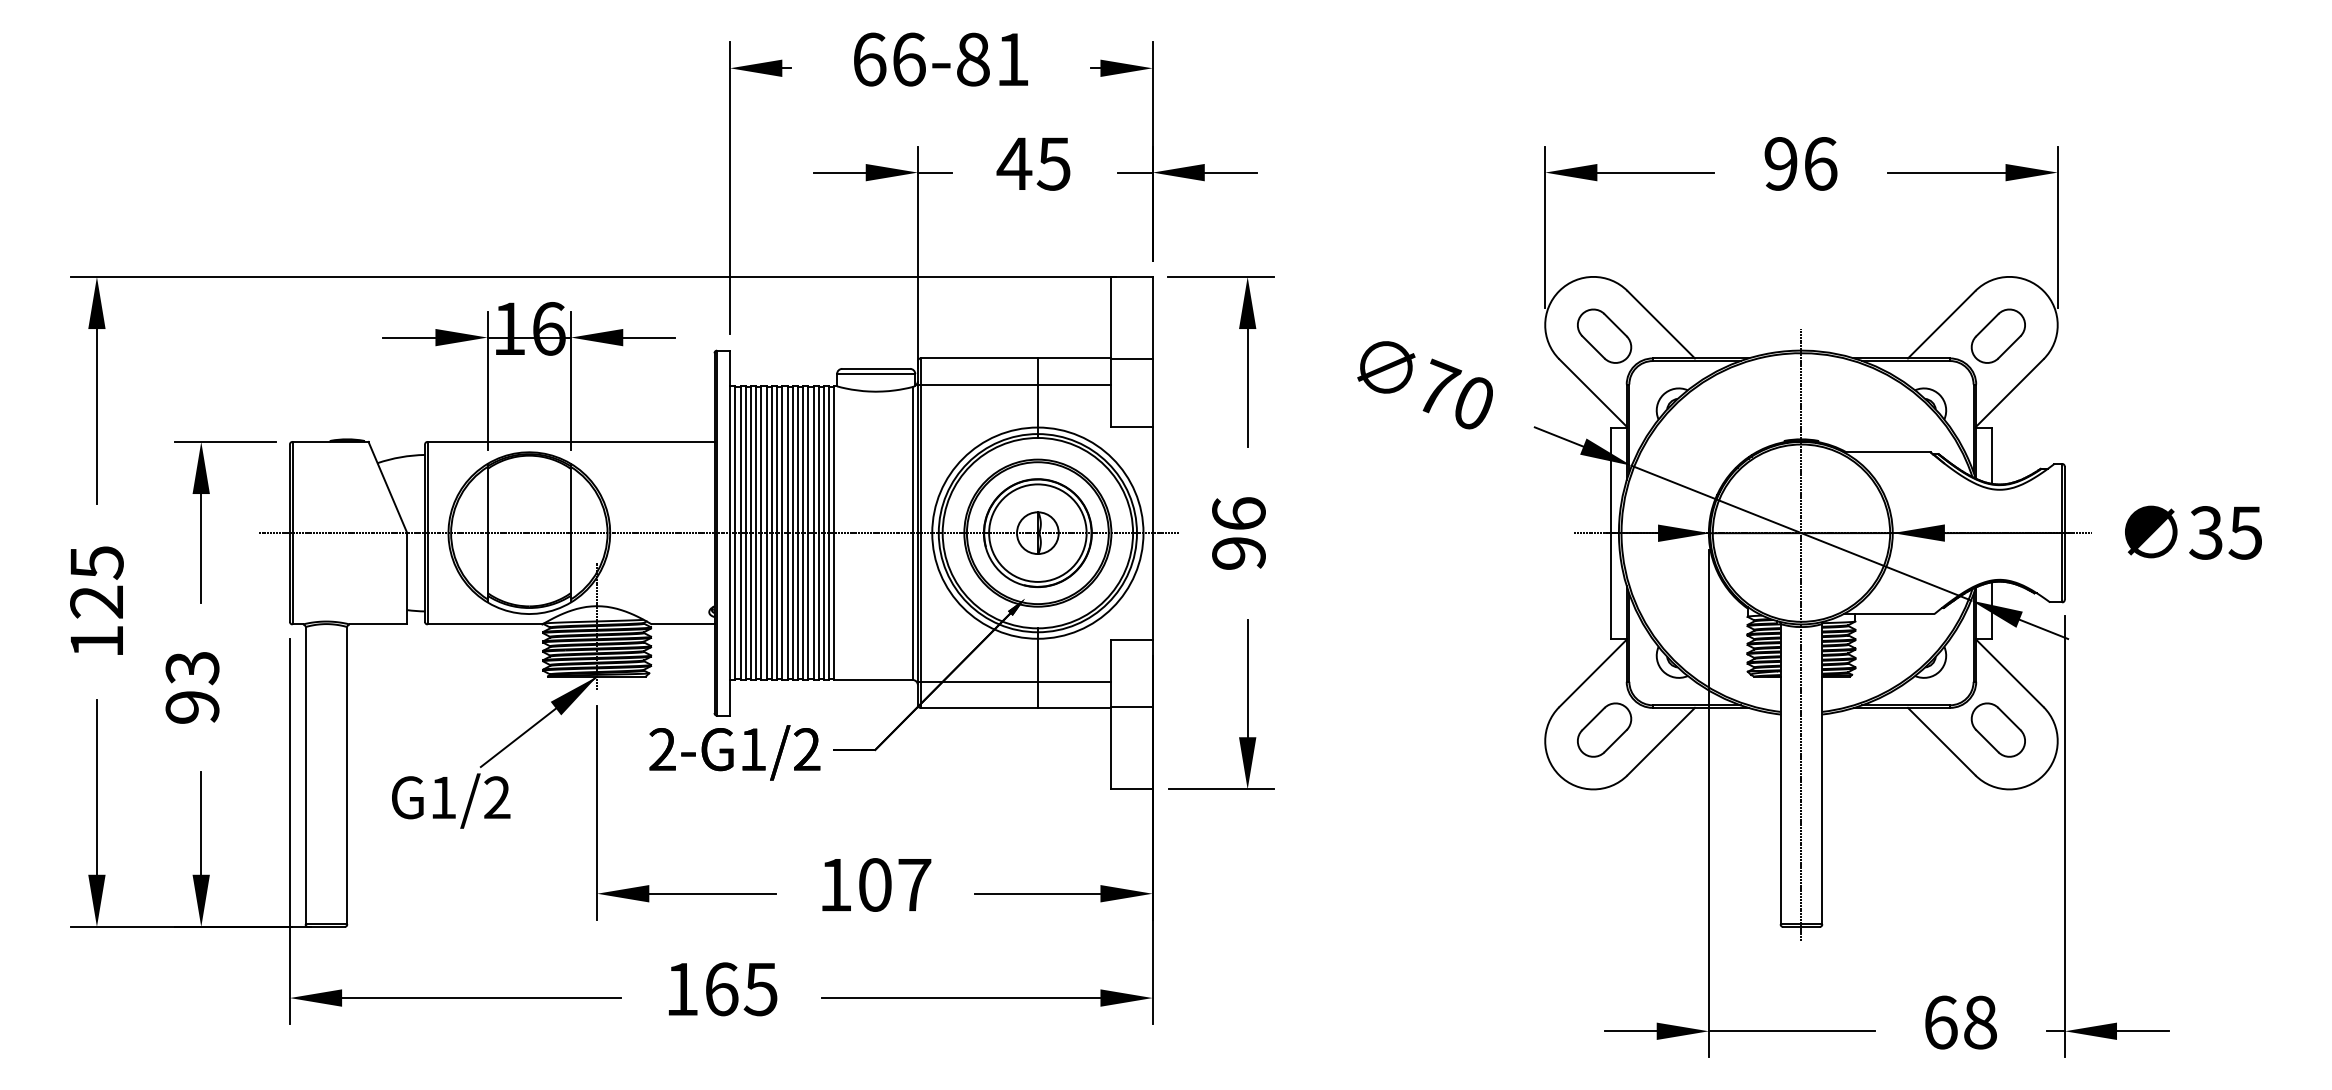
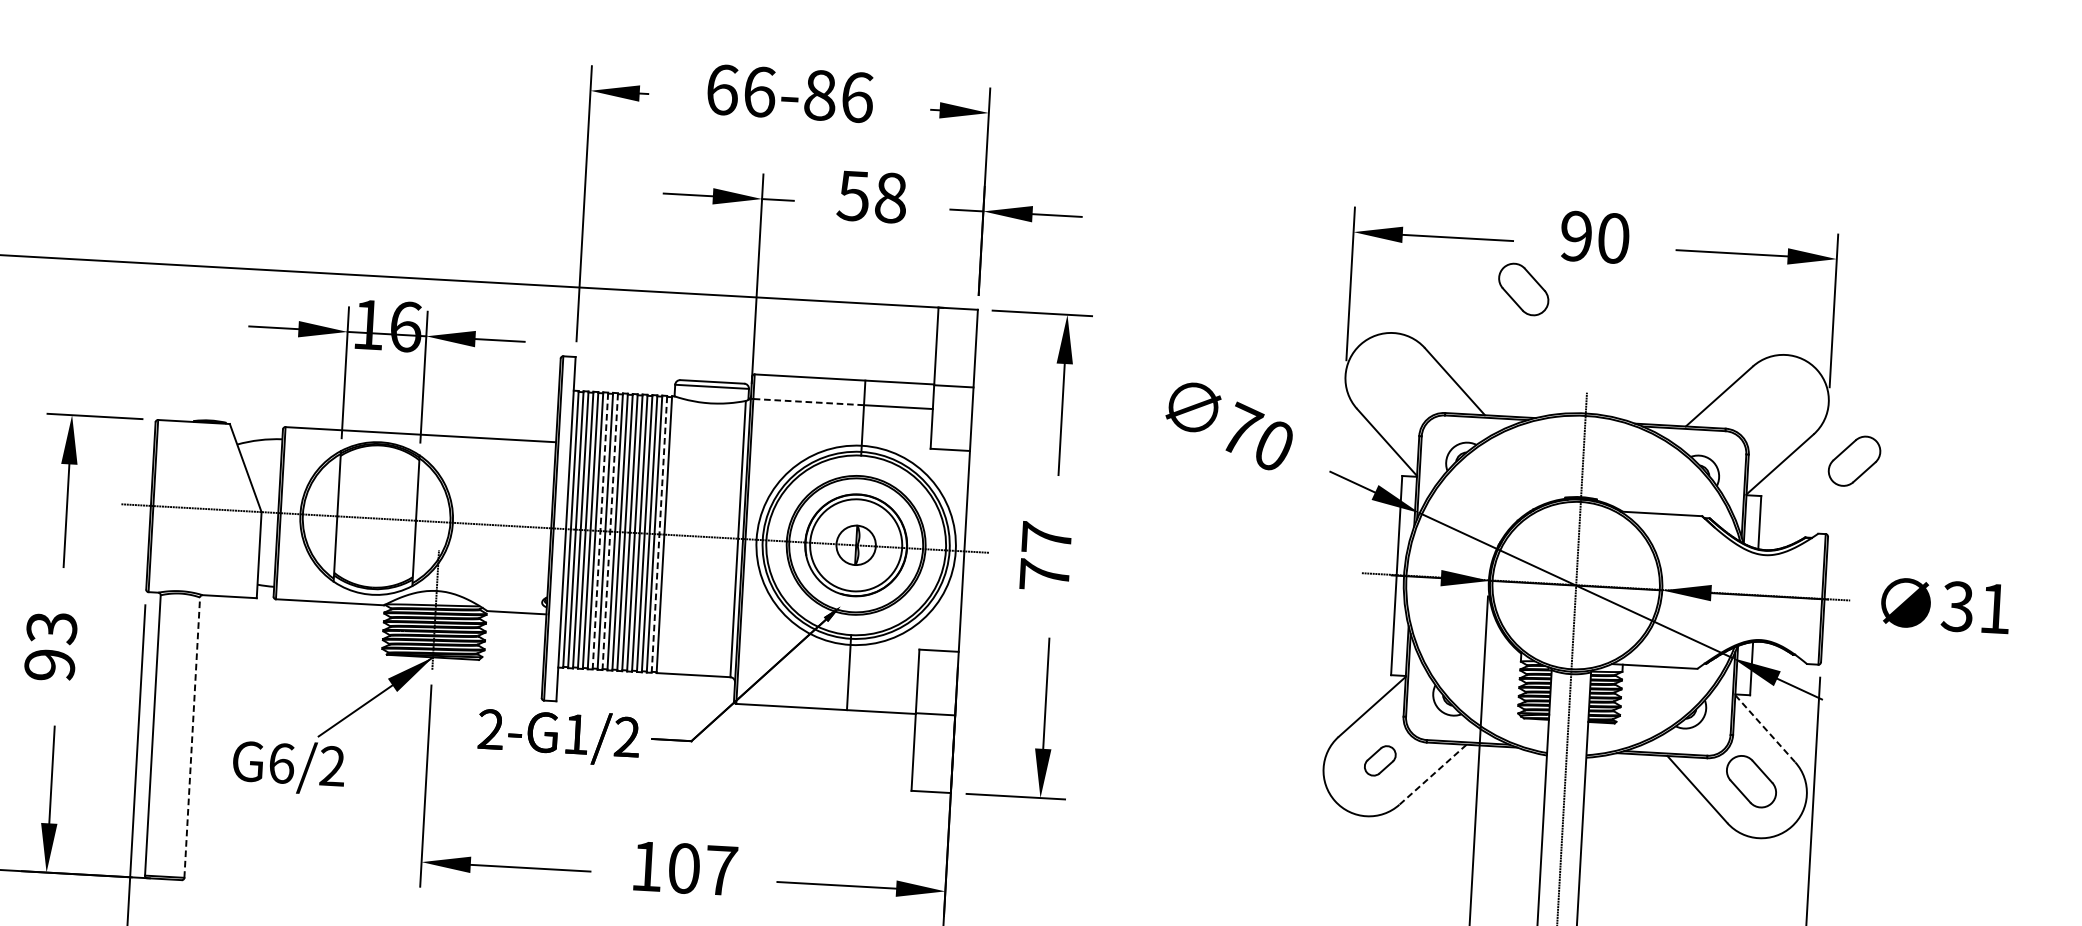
text: (1013, 59) -> (858, 97), 66-81 -> 66-86
text: (1033, 163) -> (871, 196), 45 -> 58
text: (1820, 163) -> (1613, 238), 96 -> 90
part: (1604, 335) -> (1523, 288), moved
part: (1997, 335) -> (1853, 460), moved
line: (979, 384) -> (808, 402), solid -> dashed
text: (2244, 532) -> (1993, 608), 35 -> 31
line: (766, 533) -> (600, 531), solid -> dashed
line: (777, 533) -> (610, 531), solid -> dashed
line: (829, 533) -> (659, 534), solid -> dashed
text: (1238, 533) -> (1045, 556), 96 -> 77
line: (2009, 673) -> (1764, 728), solid -> dashed
line: (1013, 681) -> (825, 683), removed
part: (1604, 729) -> (1380, 760), size x0.6
line: (1661, 741) -> (1433, 774), solid -> dashed
line: (347, 775) -> (192, 737), solid -> dashed
text: (443, 797) -> (281, 763), G1/2 -> G6/2

